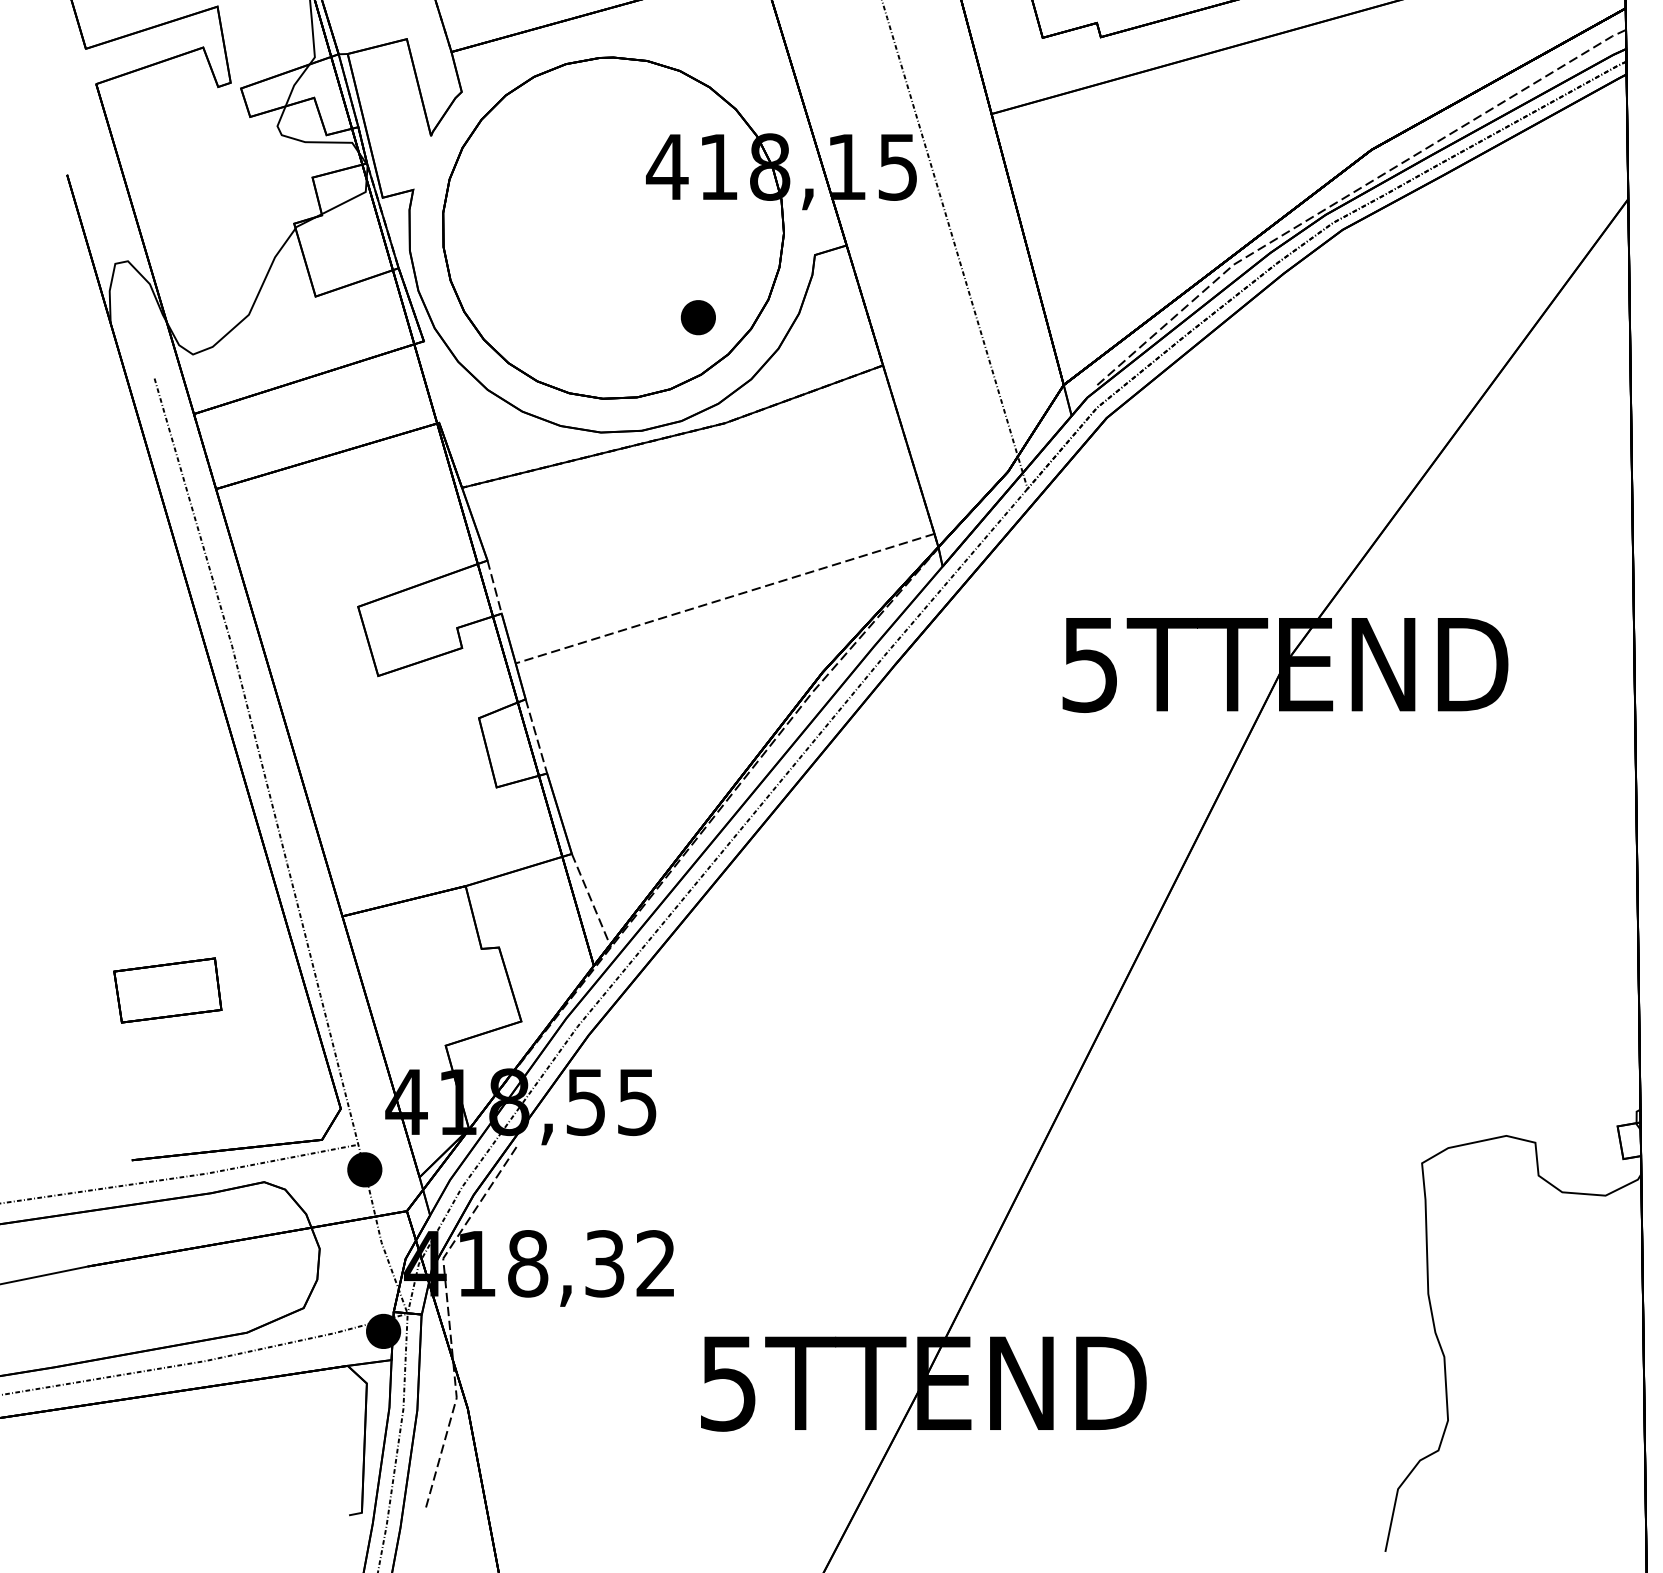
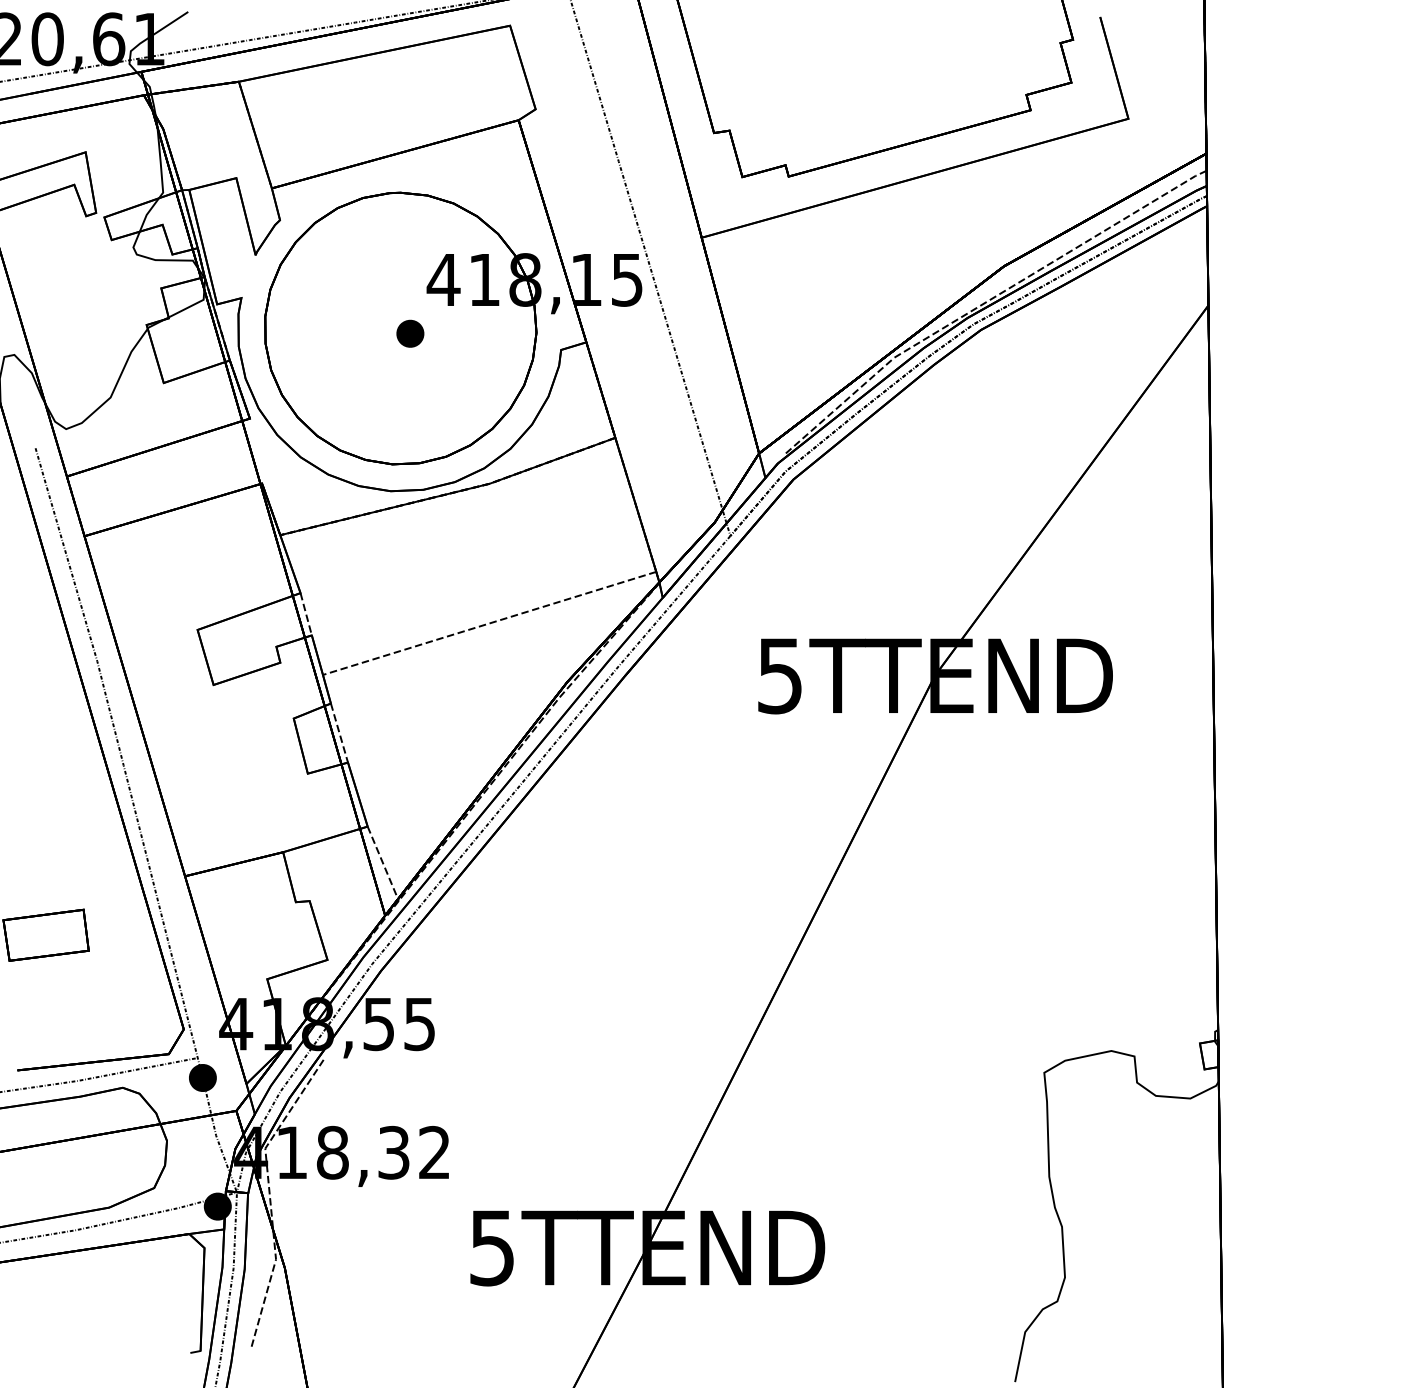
part: (698, 317) -> (410, 333), moved

